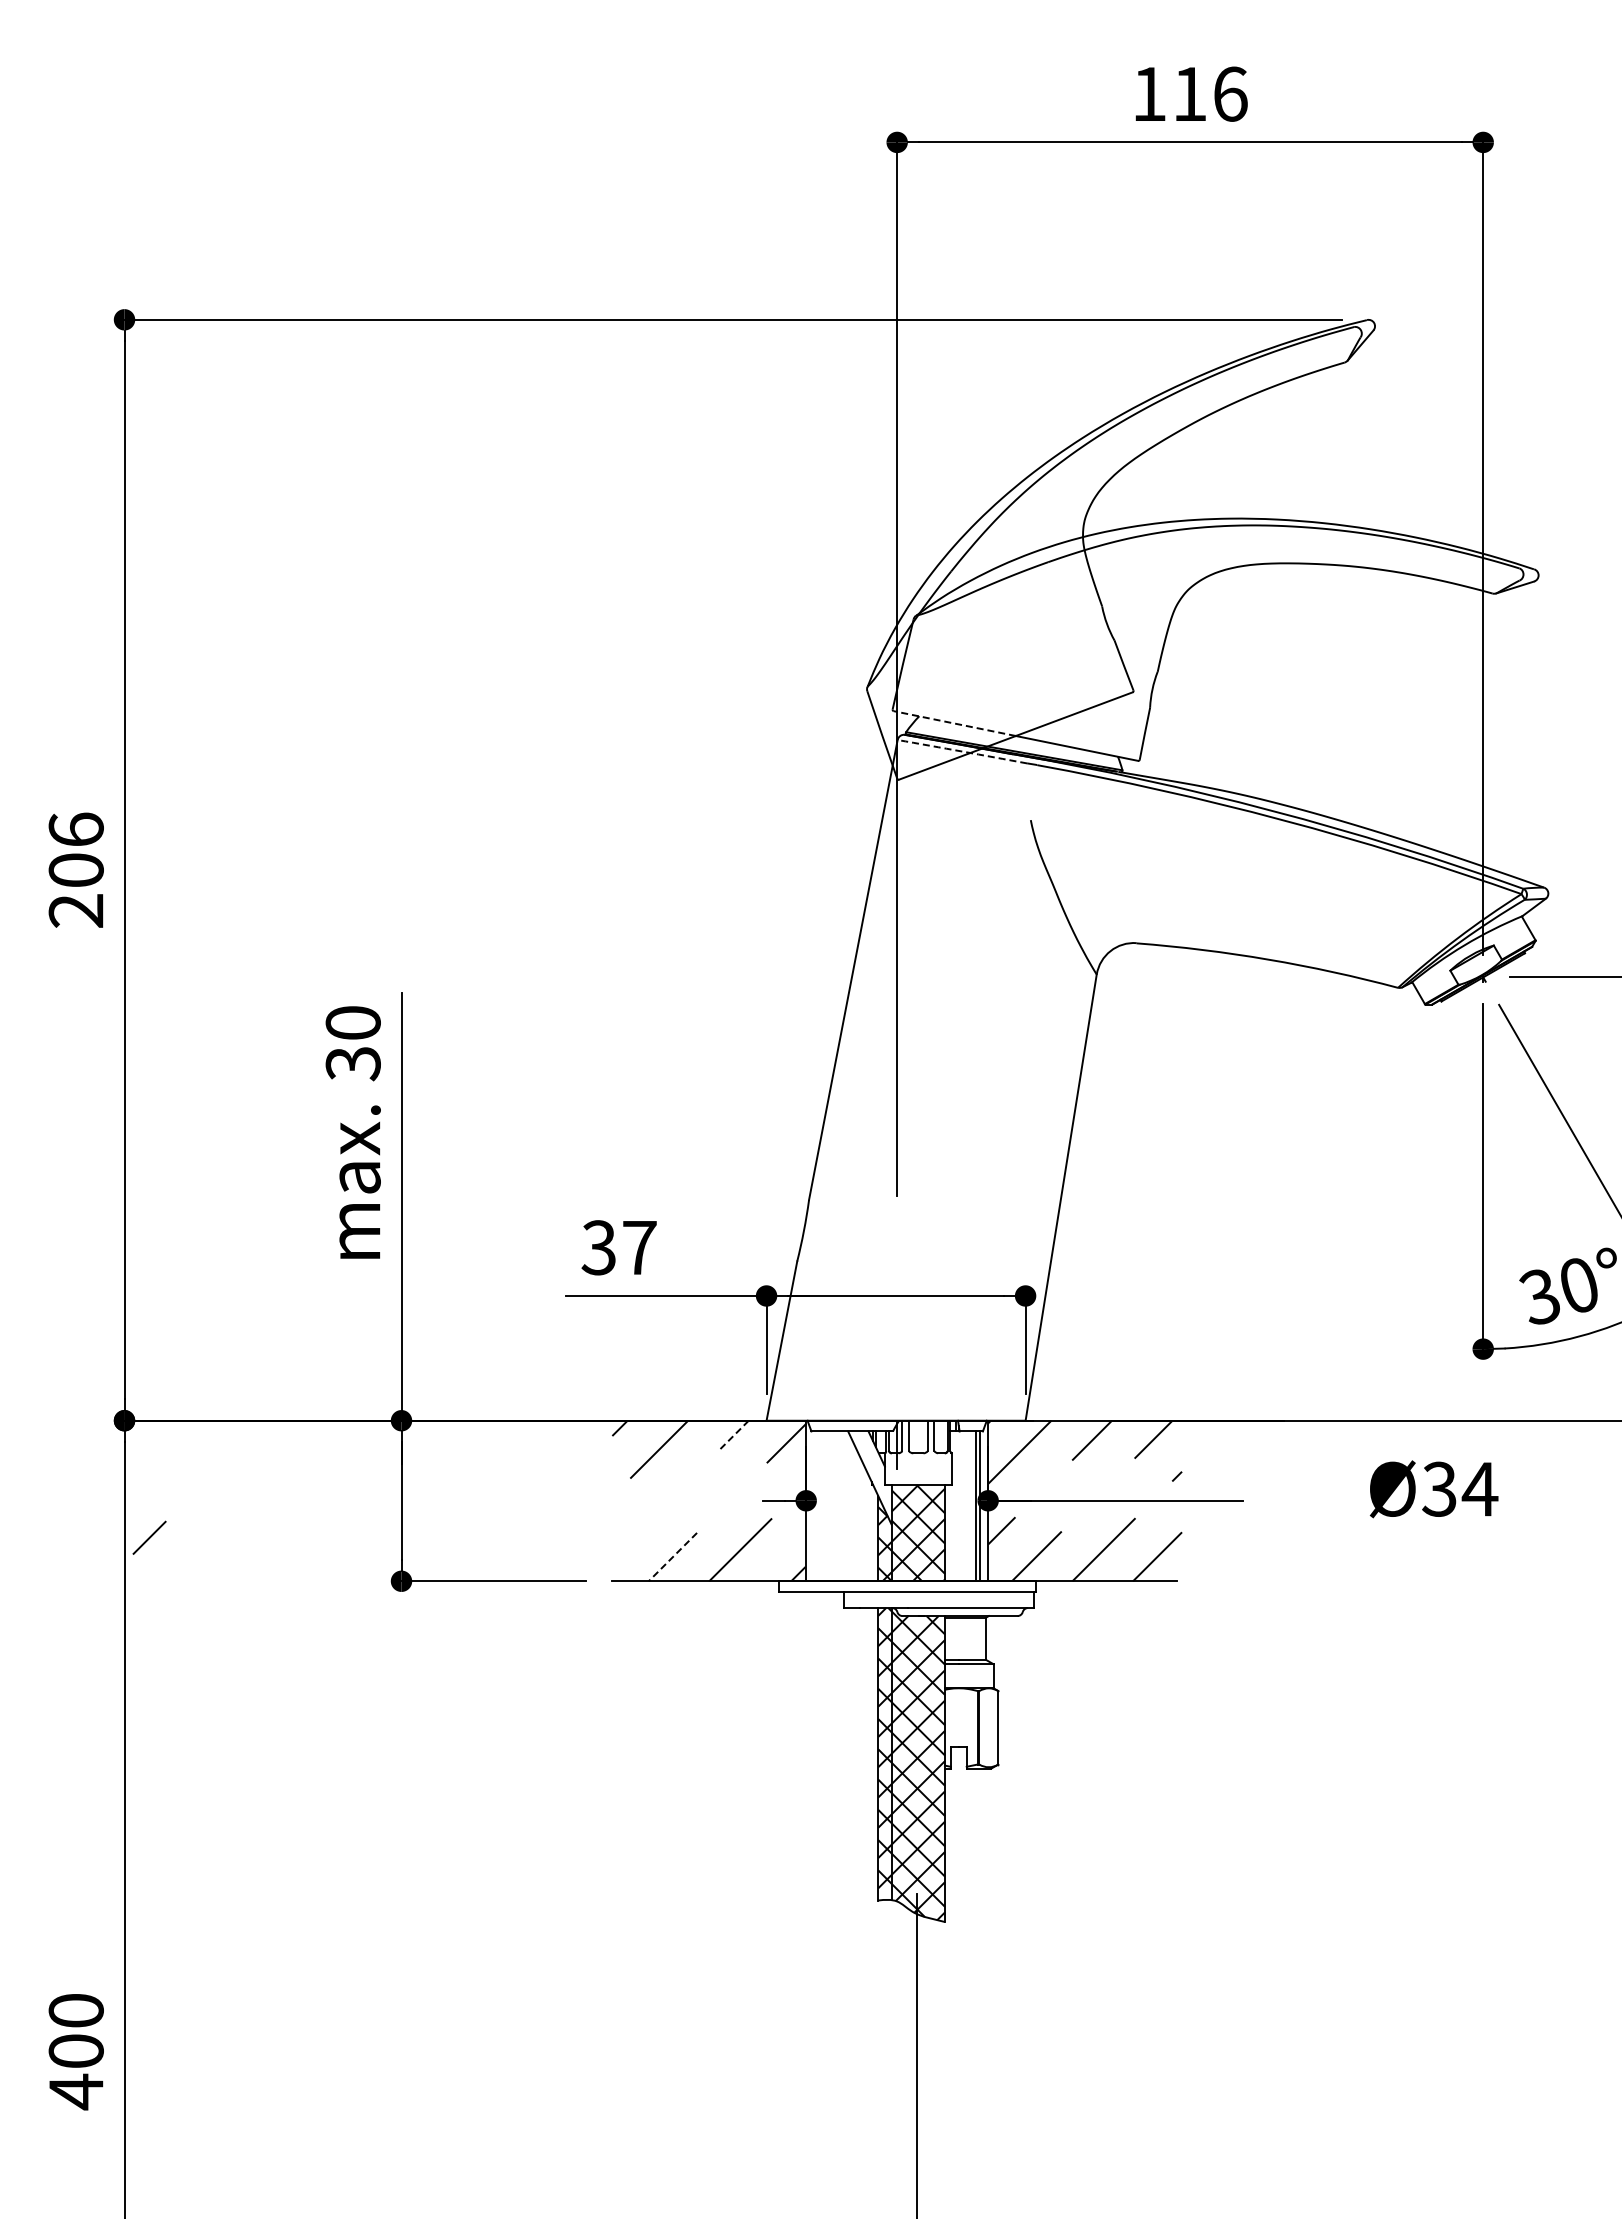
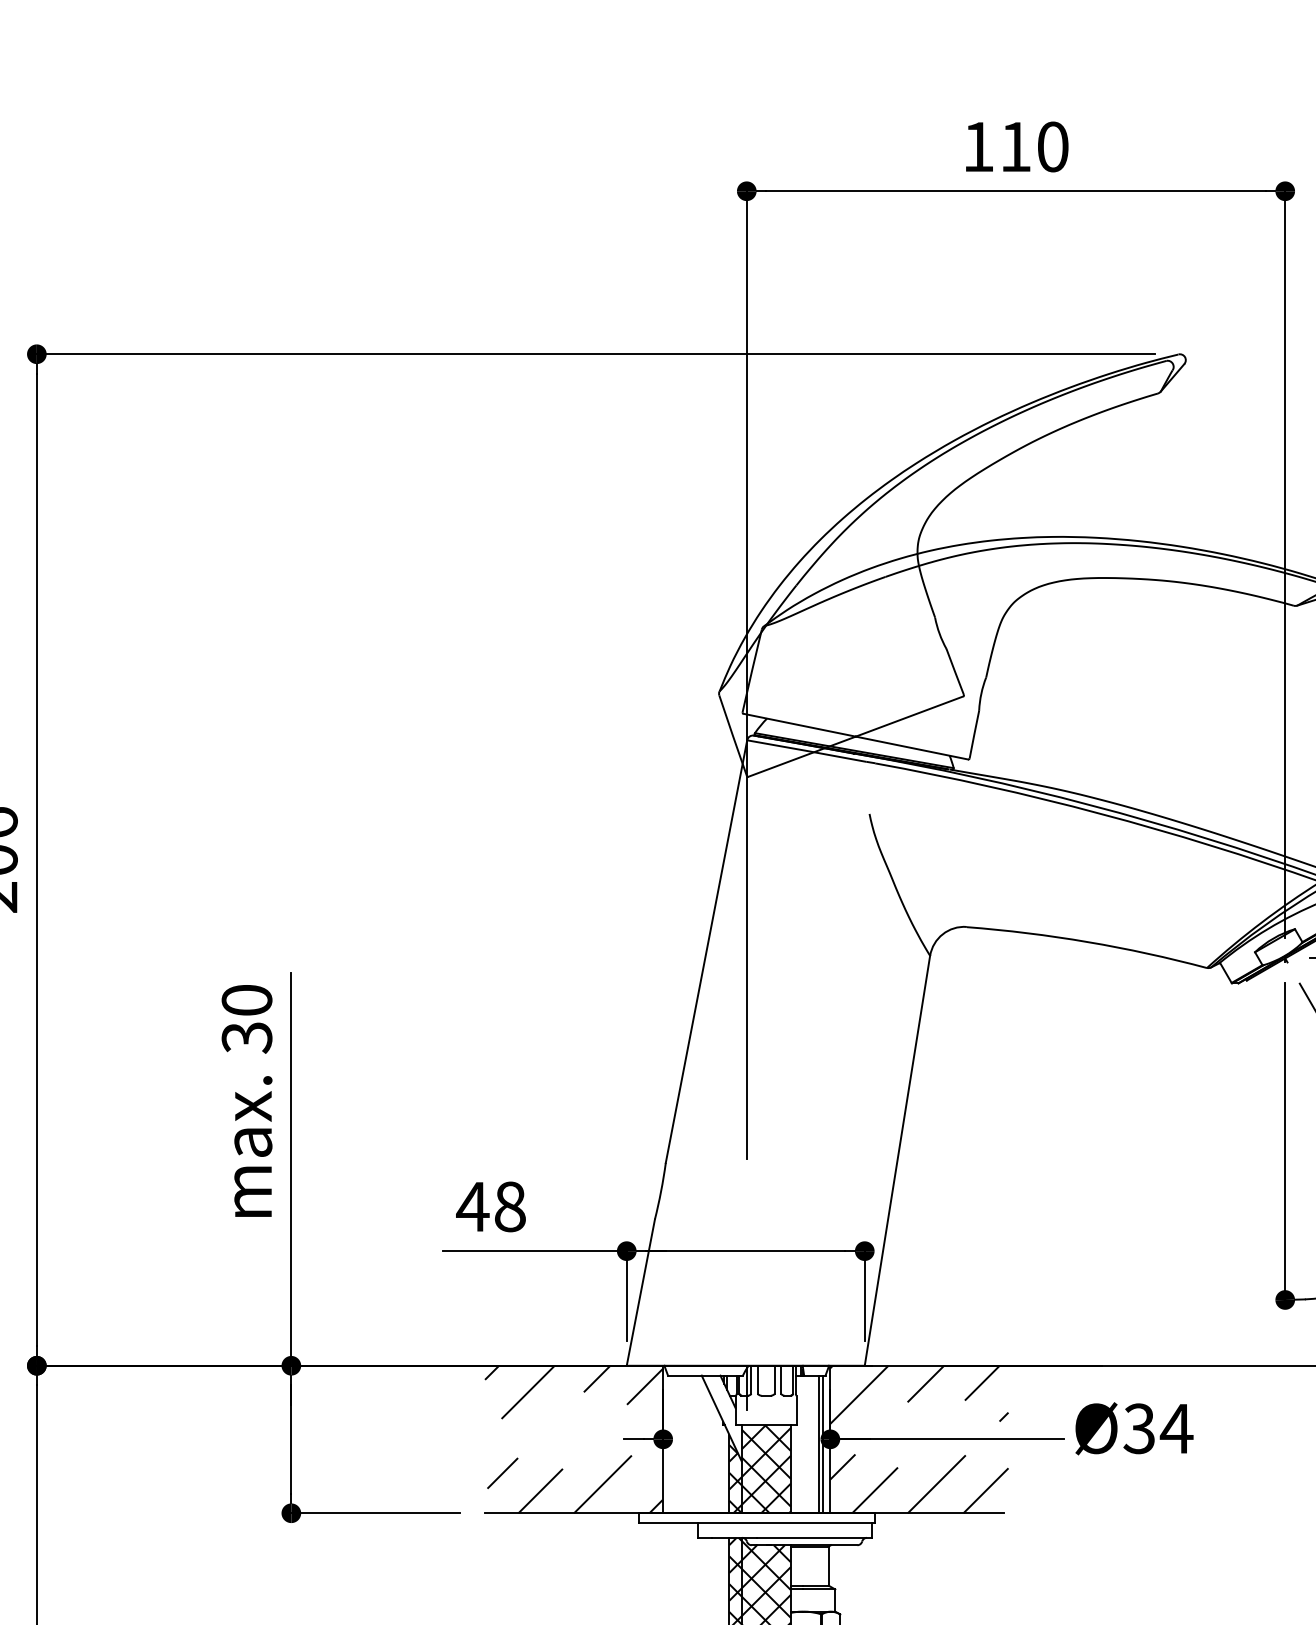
text: (1230, 93) -> (1053, 146), 116 -> 110
line: (954, 723) -> (799, 725), dashed -> solid
arc: (962, 751) -> (806, 750), dashed -> solid
text: (618, 1247) -> (490, 1206), 37 -> 48
line: (733, 1435) -> (596, 1379), dashed -> solid
text: (1434, 1489) -> (1134, 1428), moved
line: (149, 1537) -> (502, 1473), moved
line: (672, 1557) -> (540, 1491), dashed -> solid

